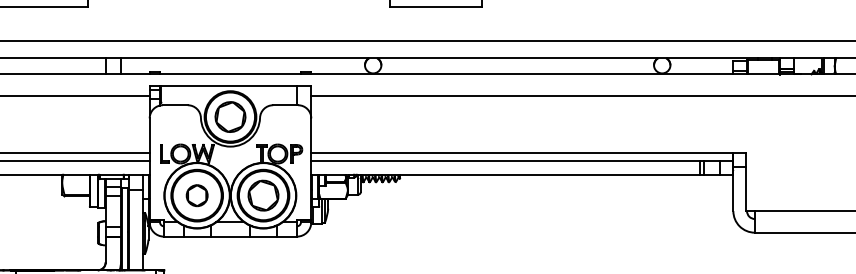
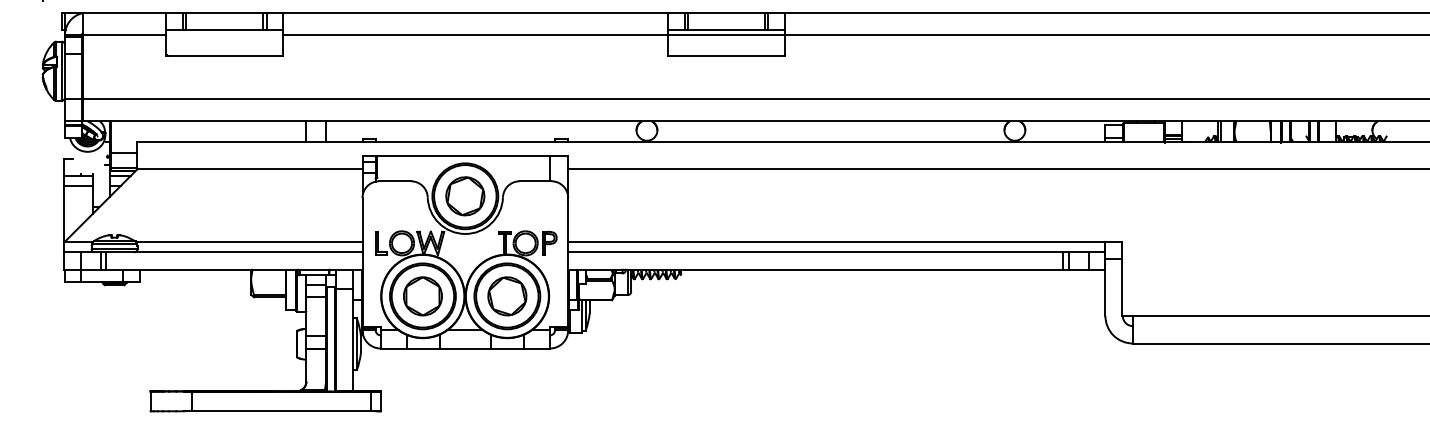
part: (196, 195) -> (422, 296), size x1.43

